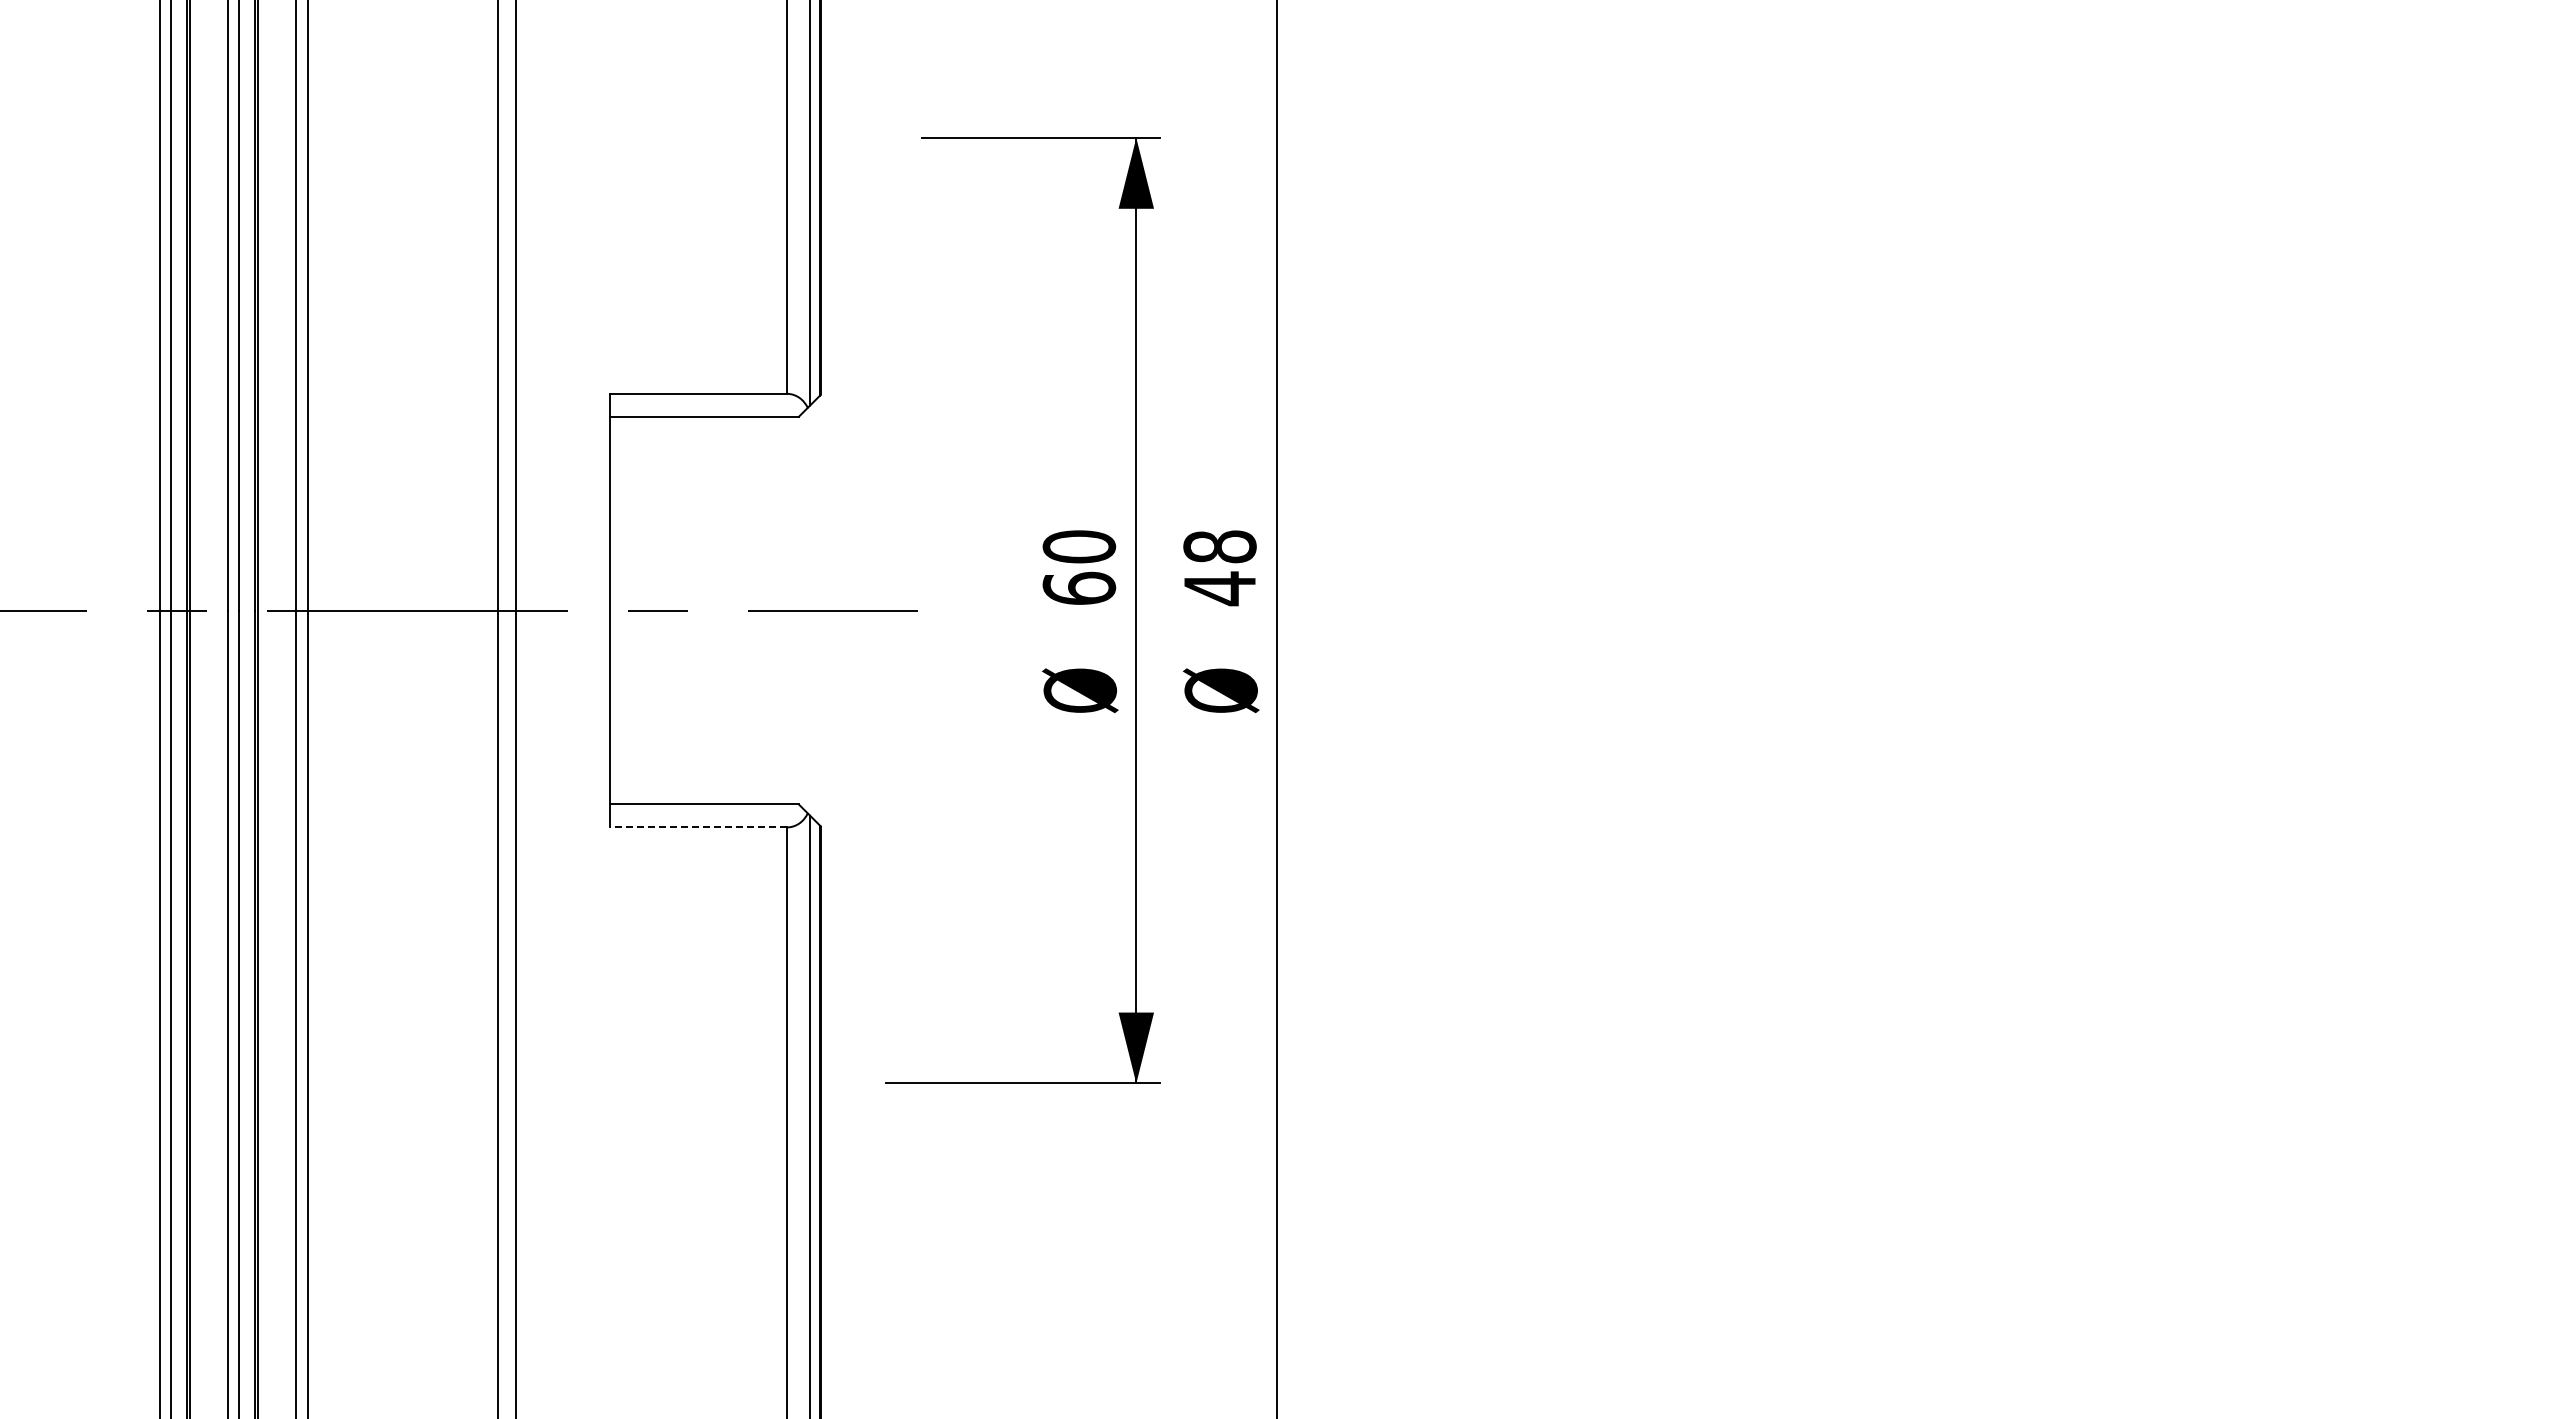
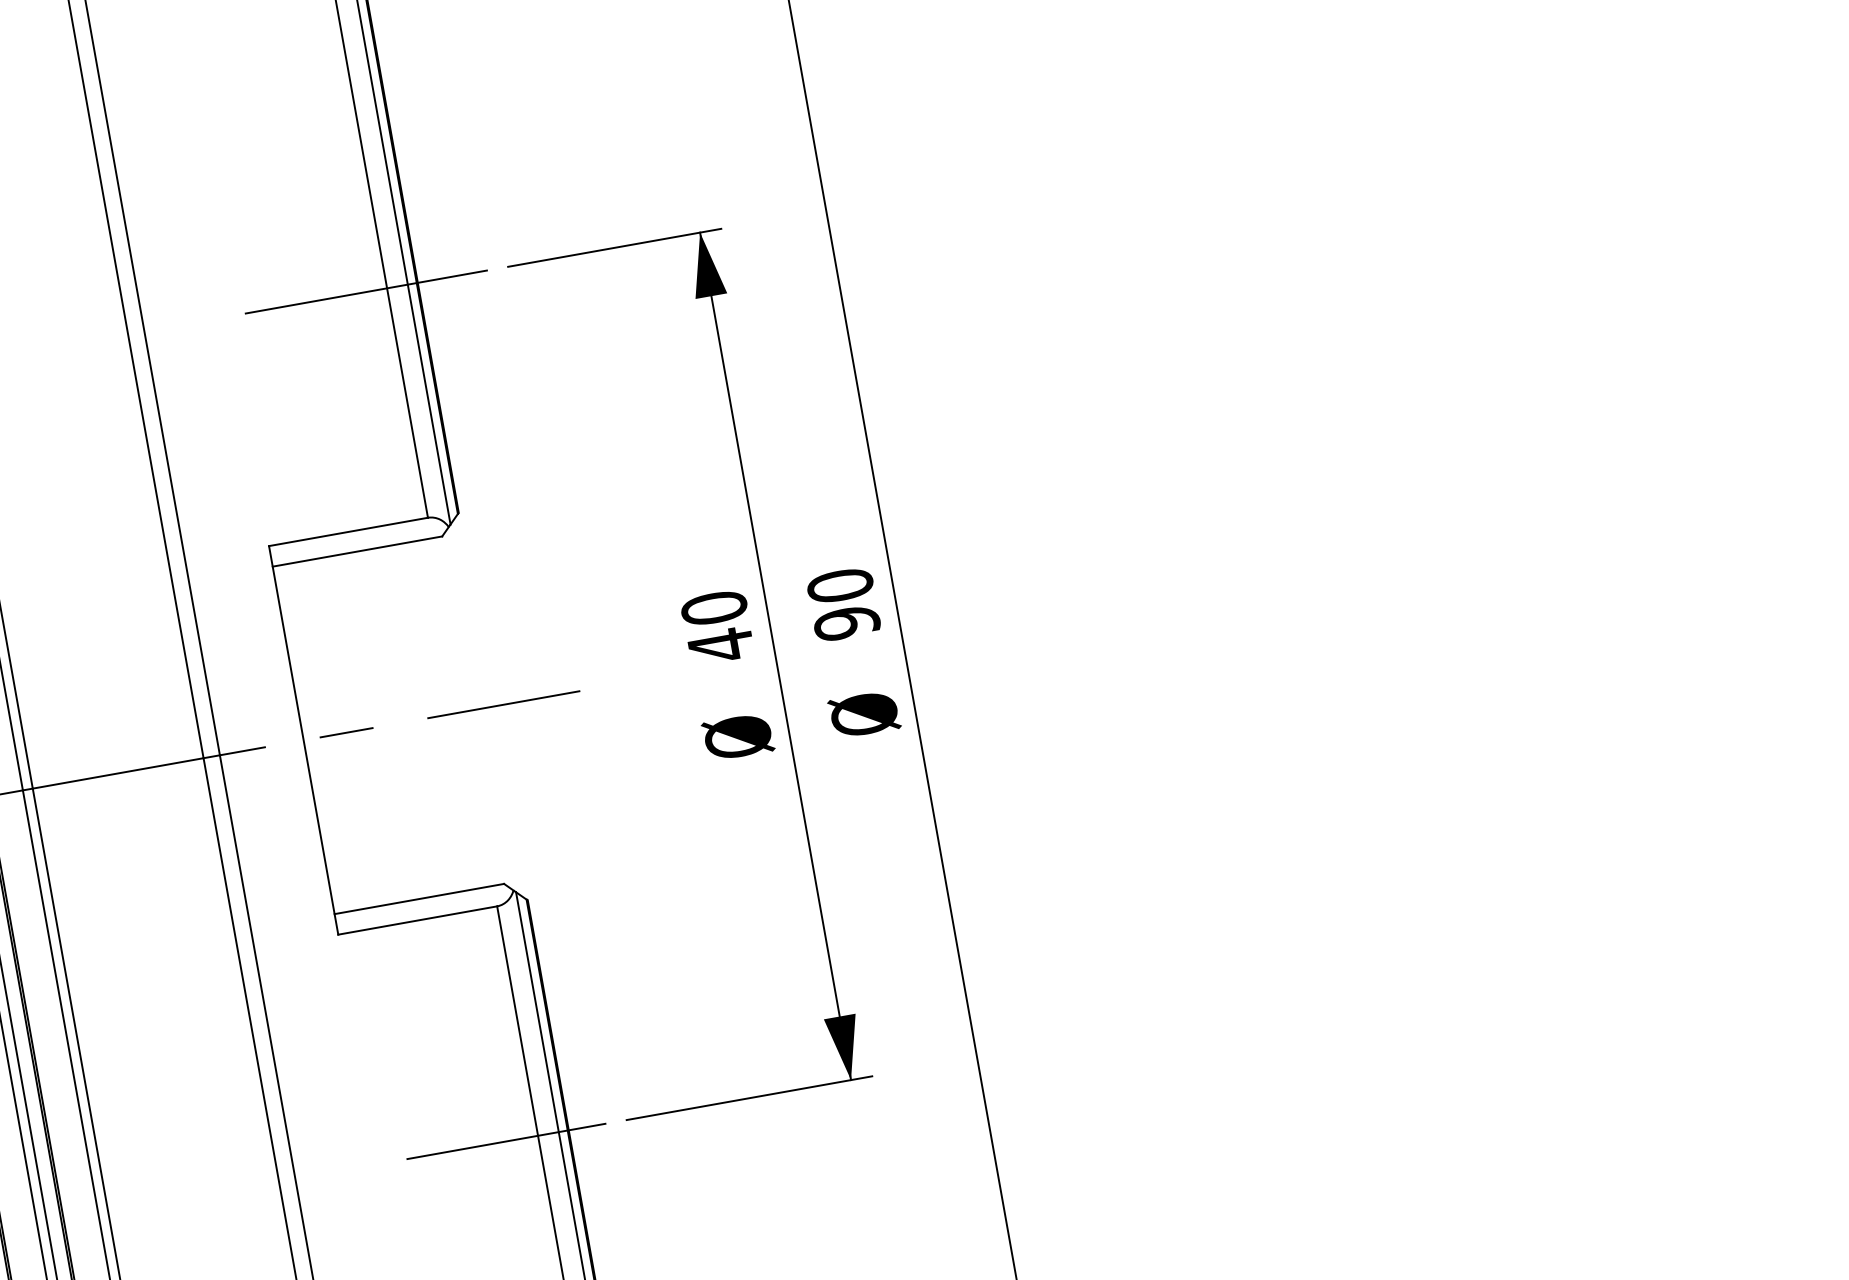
line: (763, 137) -> (365, 291), added
text: (1219, 568) -> (843, 605), 48 -> 90
text: (1079, 588) -> (721, 645), 60 -> 40
line: (698, 827) -> (417, 920), dashed -> solid
line: (751, 1083) -> (506, 1141), added

